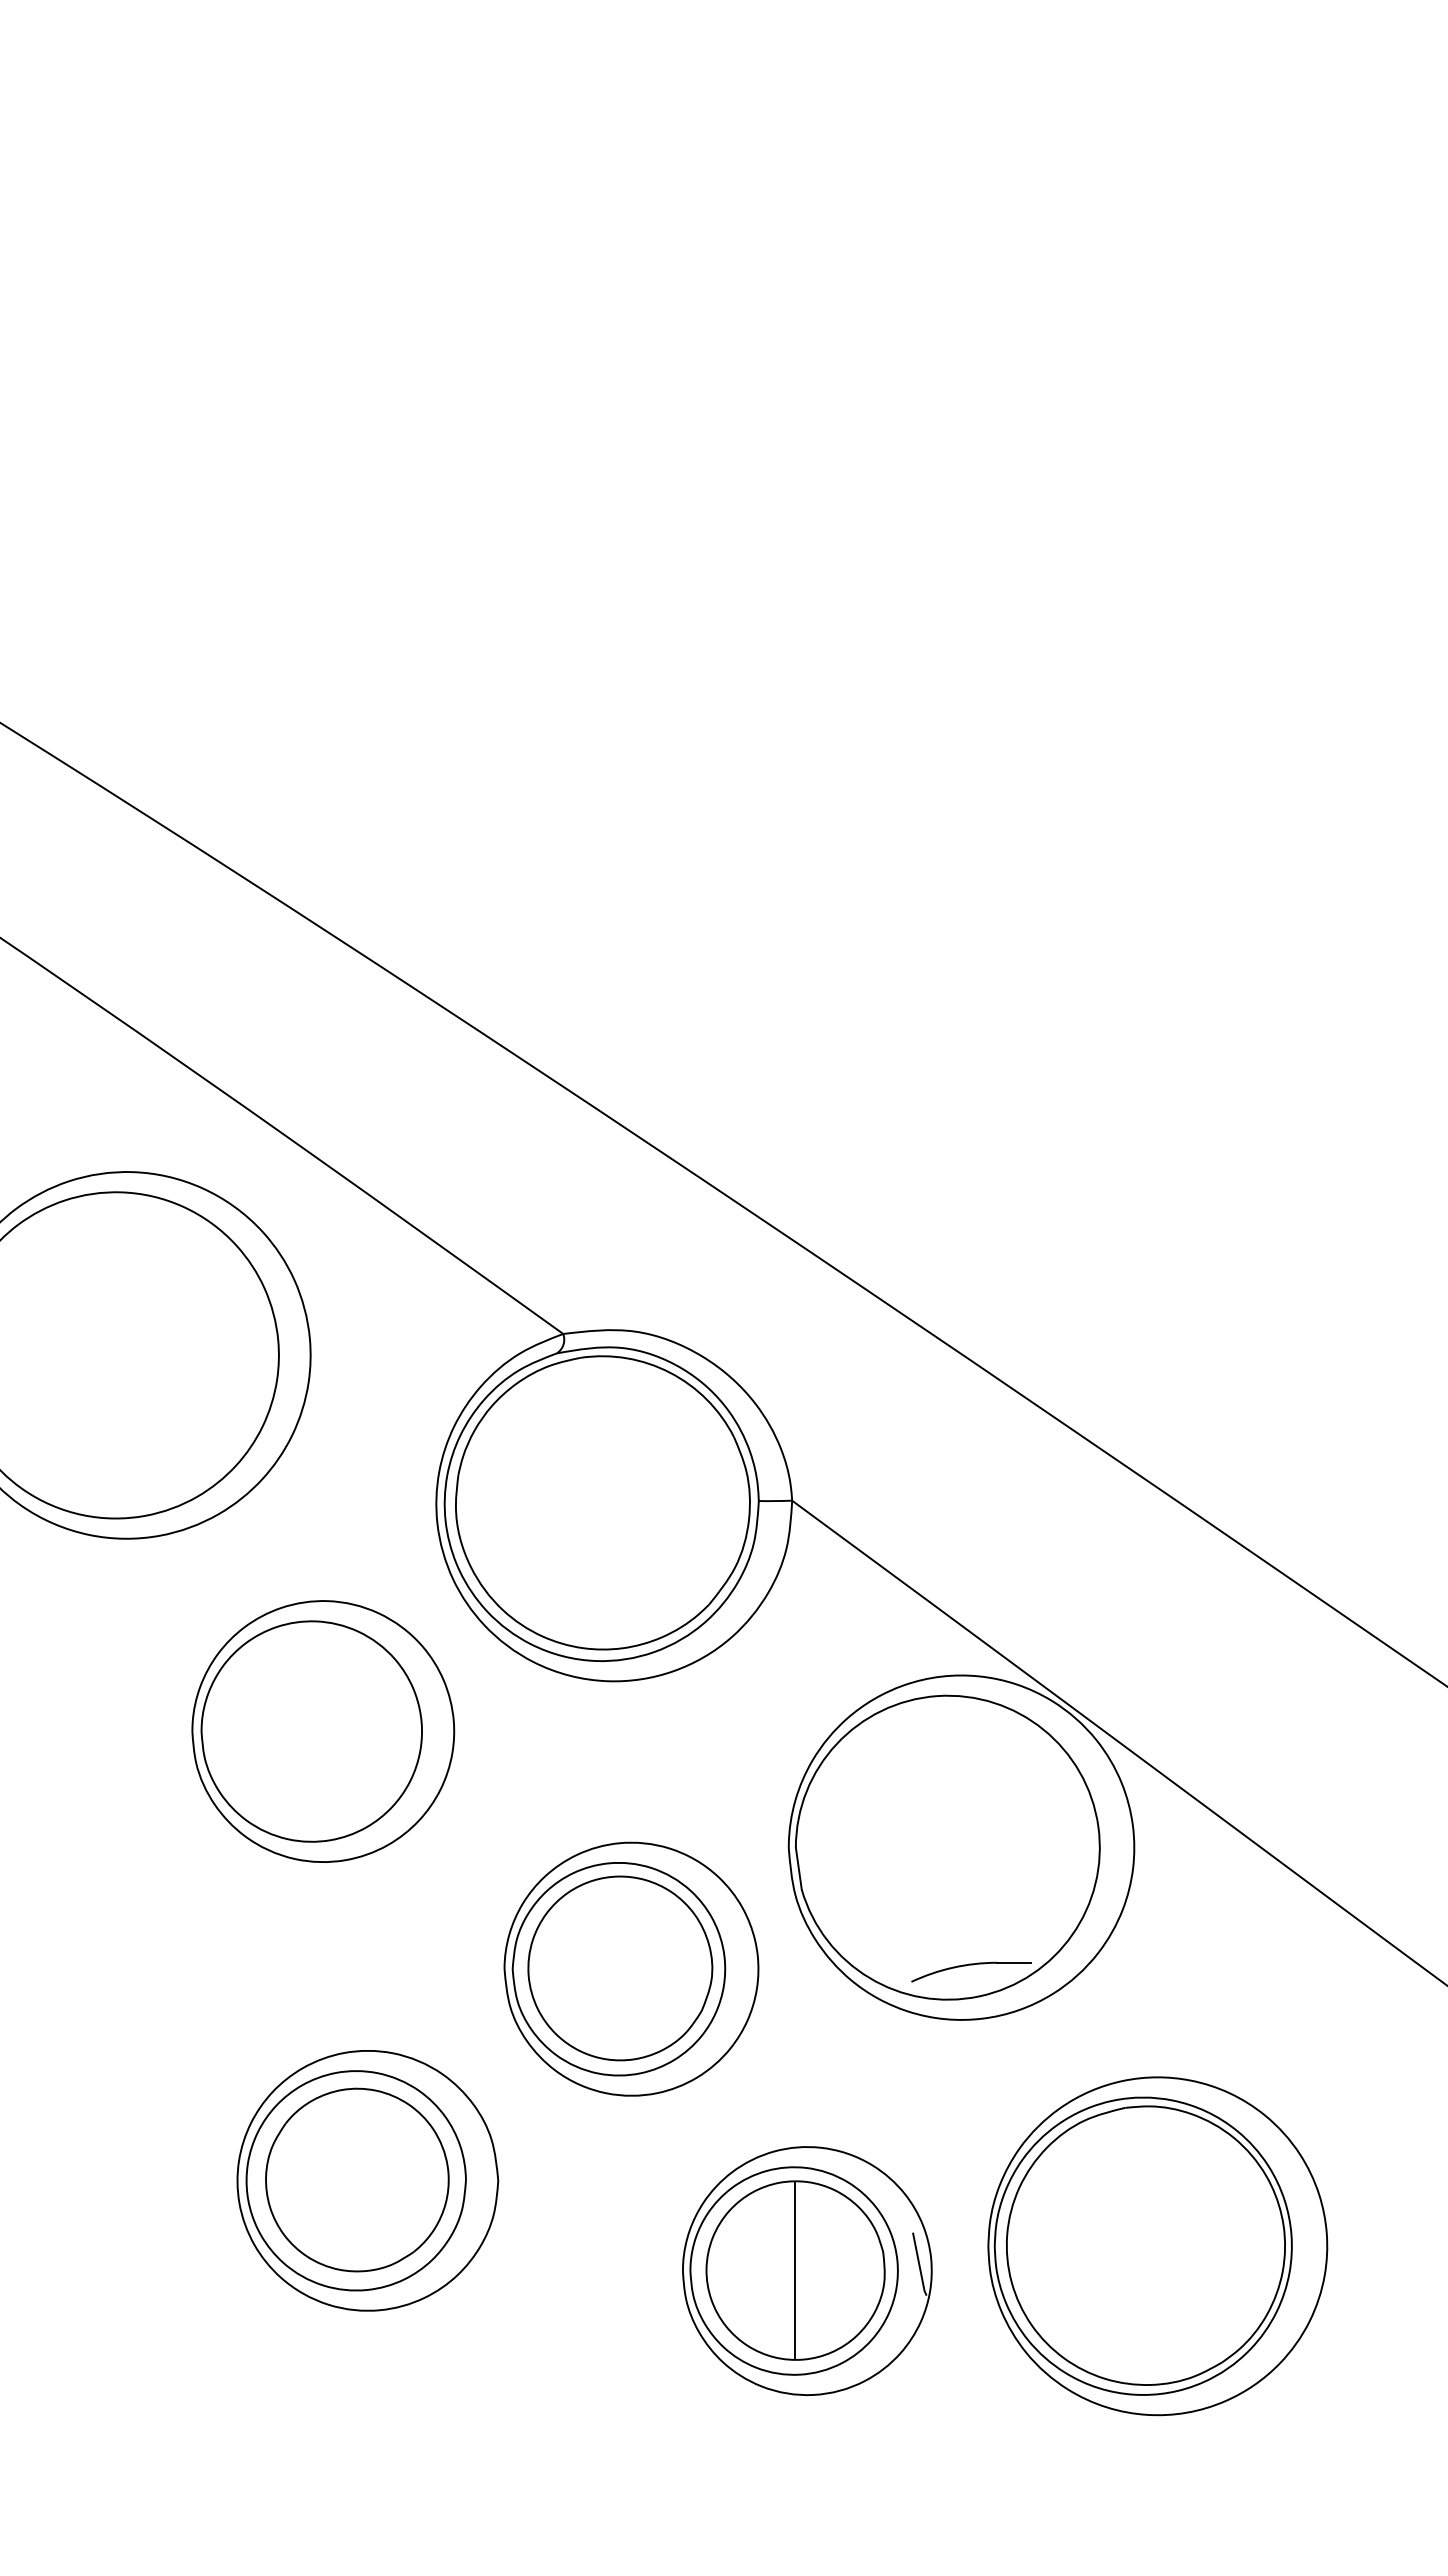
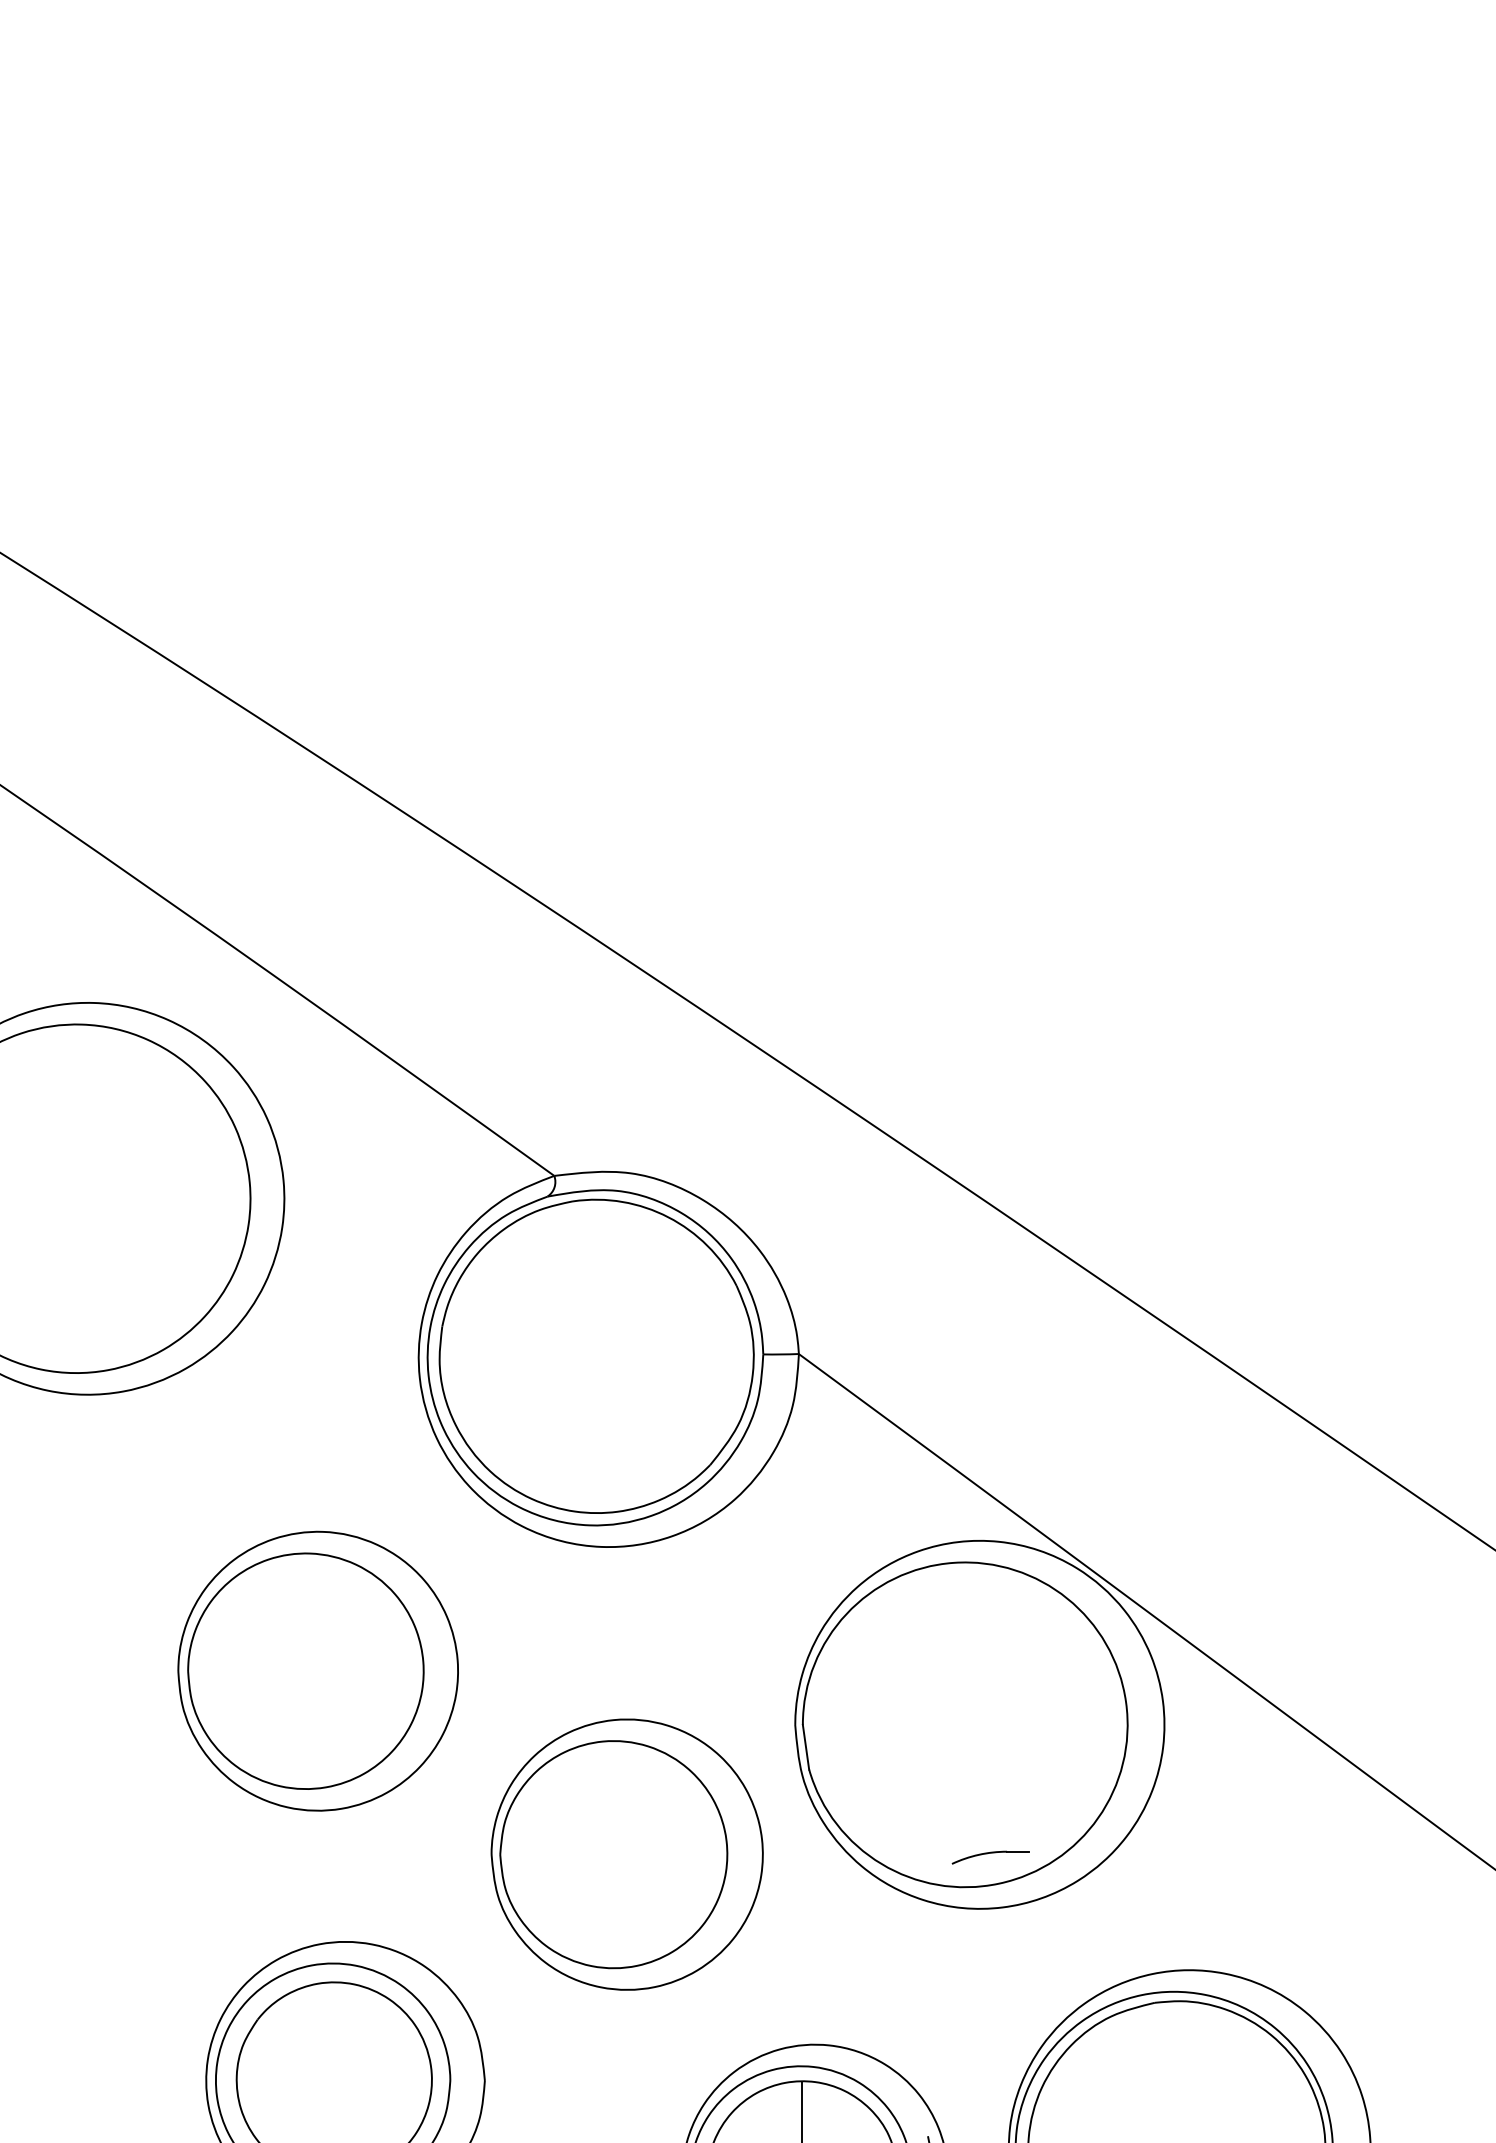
part: (323, 1731) -> (318, 1671), moved
part: (620, 1968) -> (615, 1853), removed
part: (971, 1971) -> (990, 1857), size x0.6

